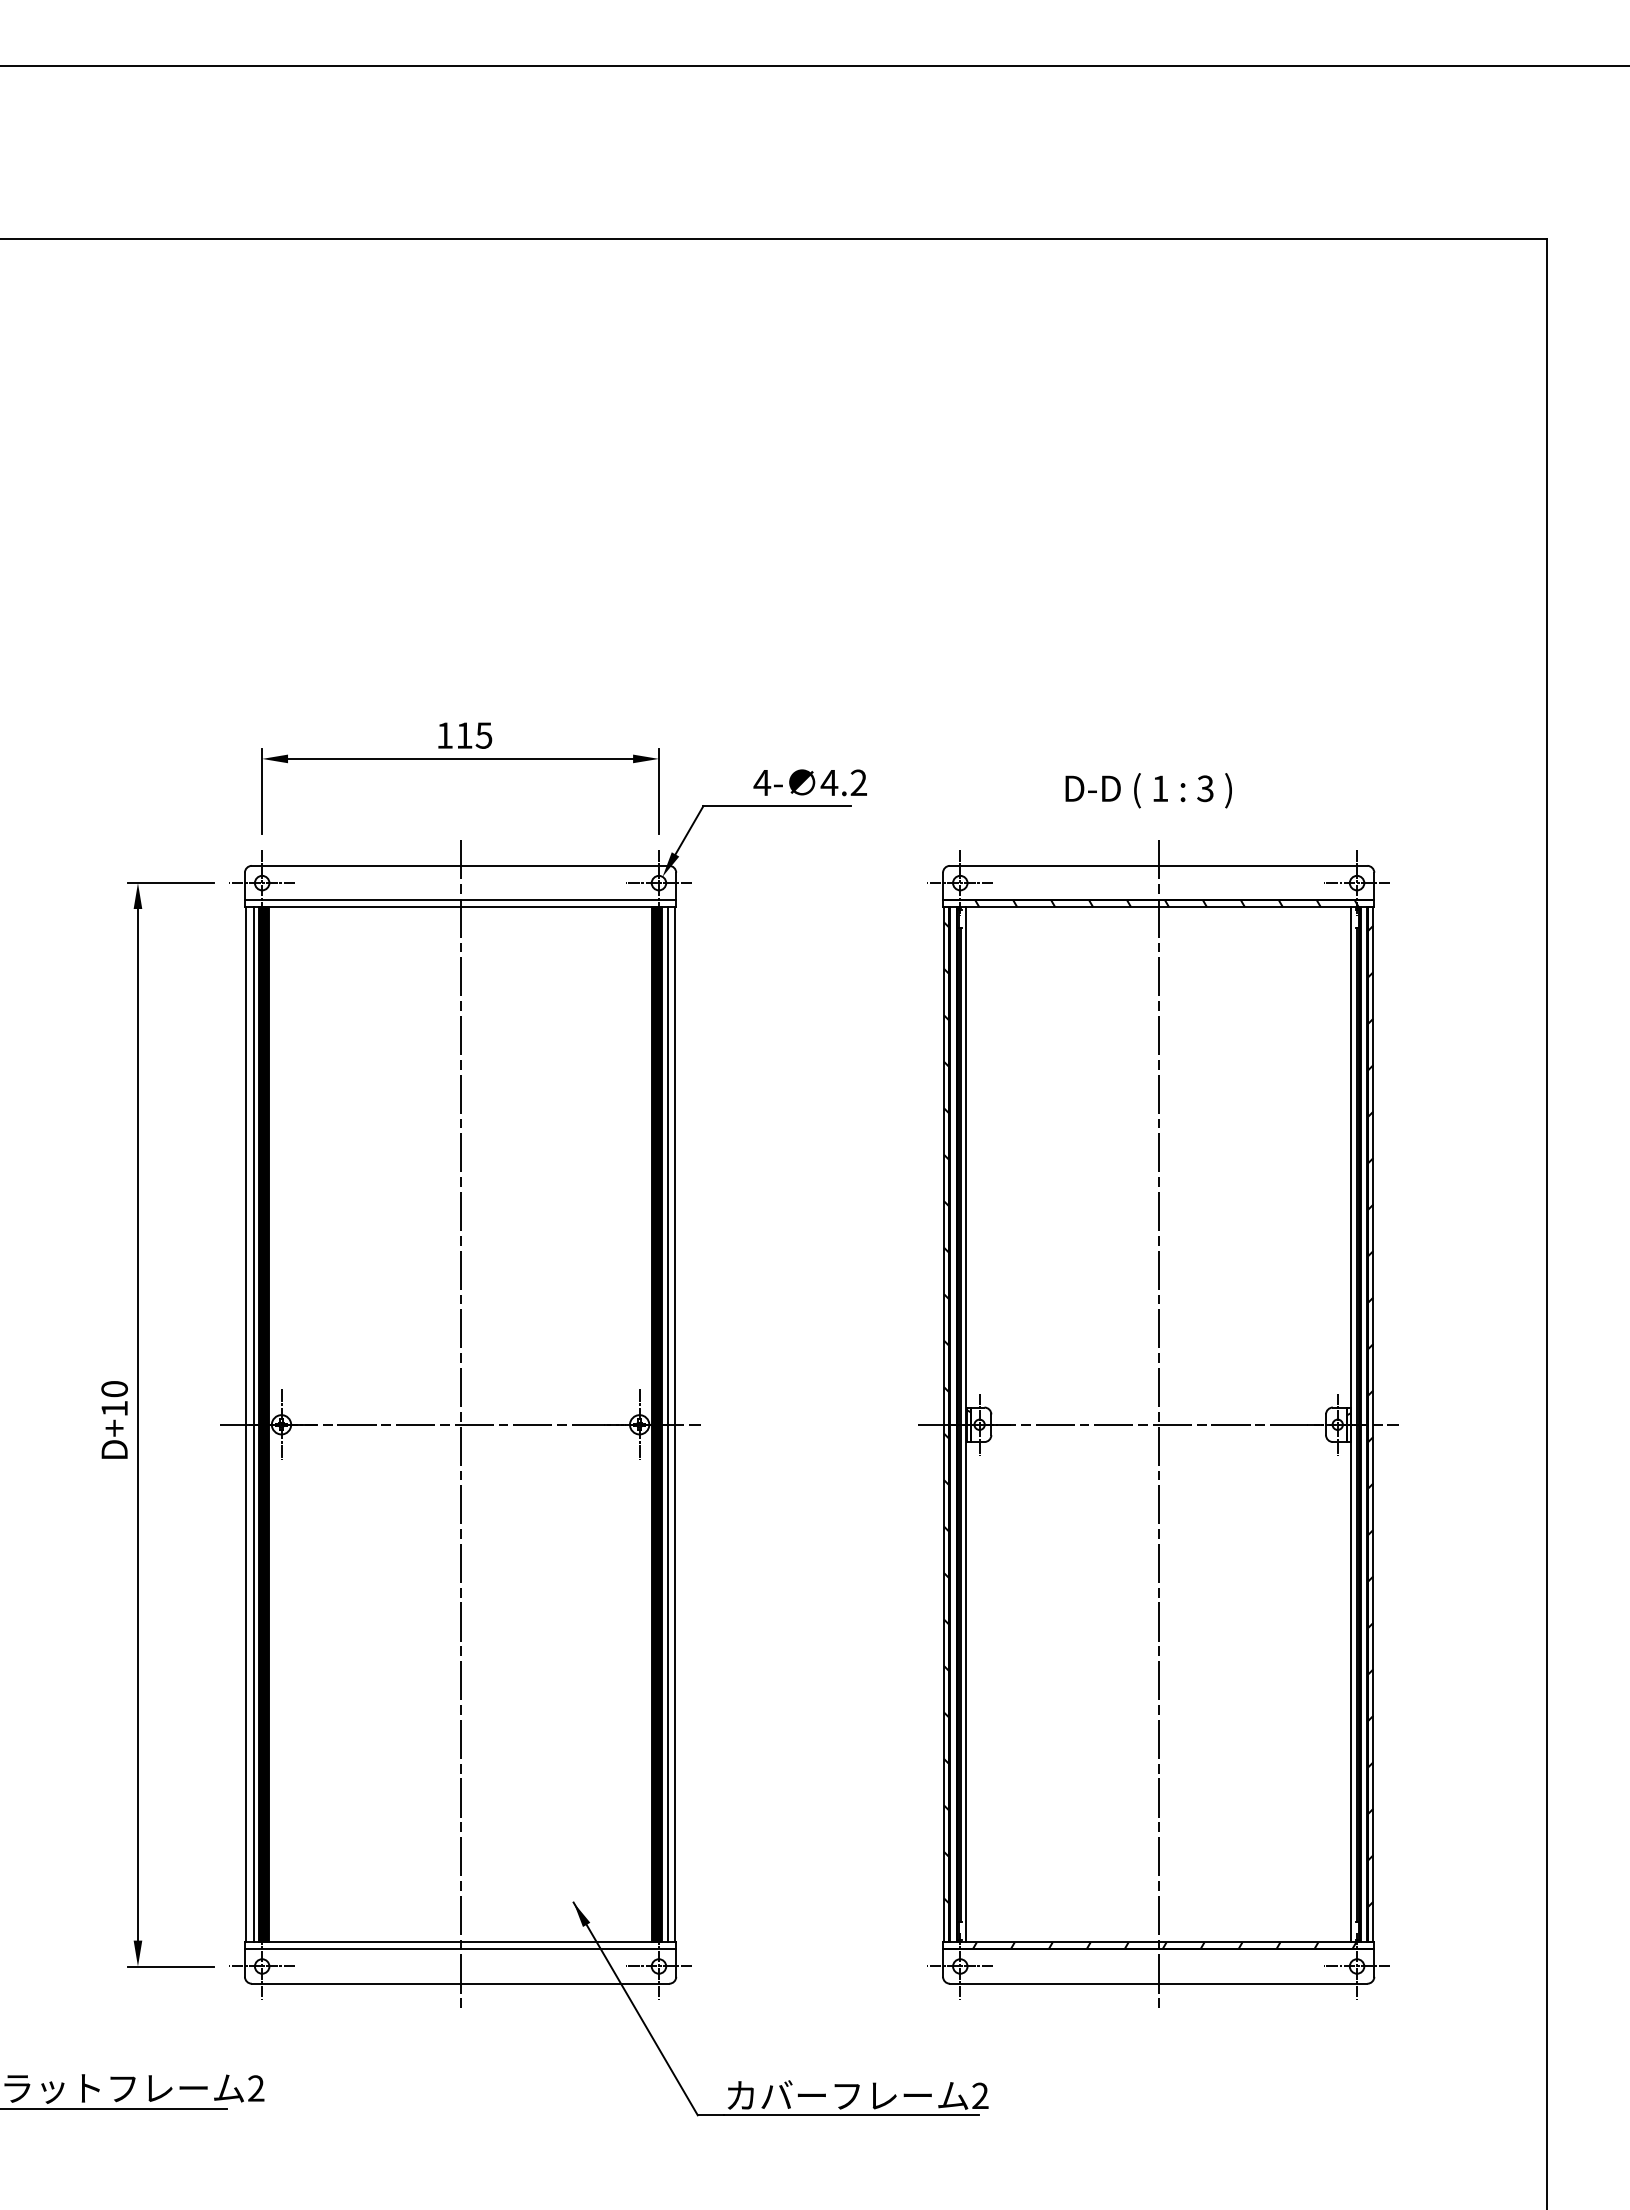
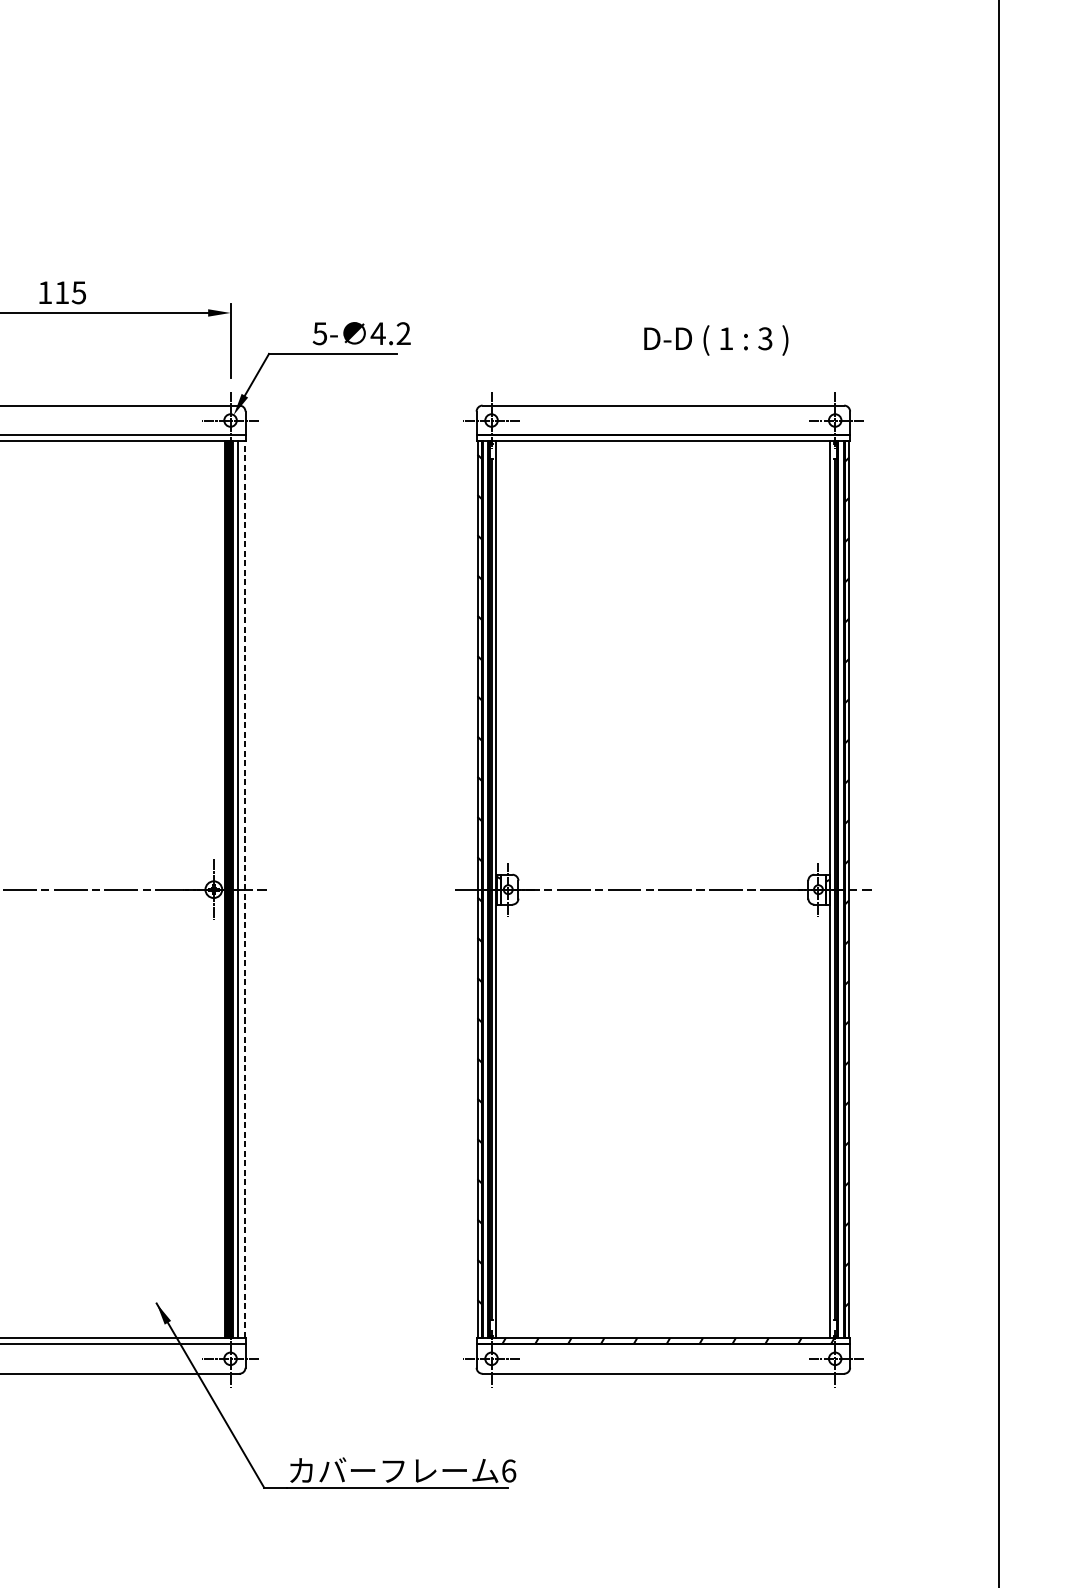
text: (762, 783) -> (320, 334), 4- -> 5-
text: (1148, 790) -> (716, 340), moved
hatch: (1166, 903) -> (670, 438), removed
line: (460, 1424) -> (58, 889), removed
line: (675, 1424) -> (244, 889), solid -> dashed
line: (1158, 1424) -> (663, 889), removed
text: (980, 2095) -> (509, 1470), 2 -> 6

